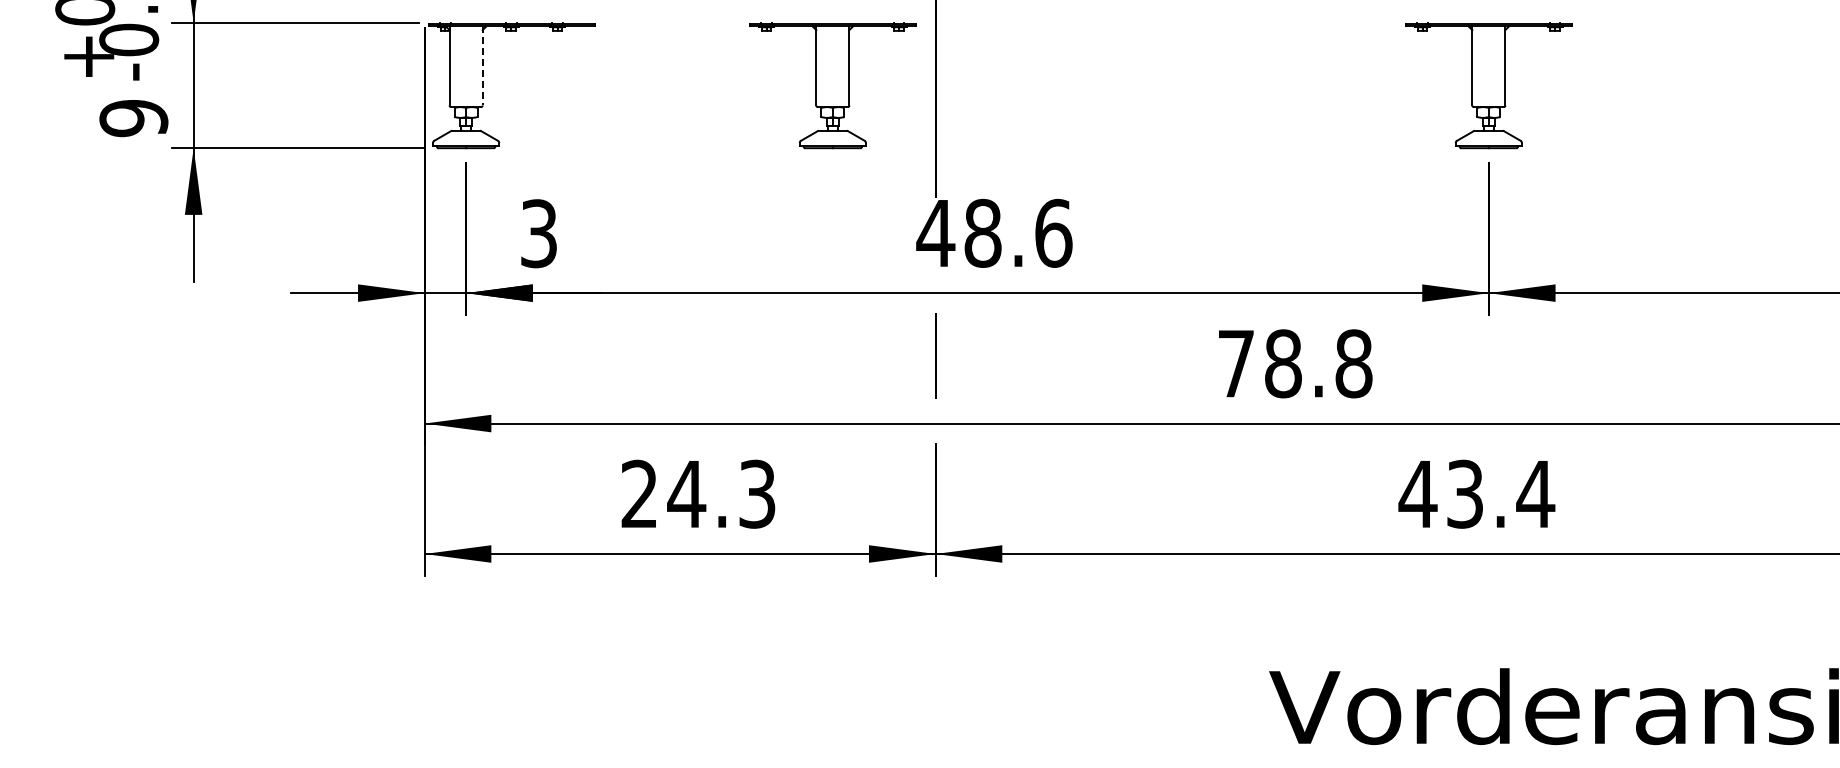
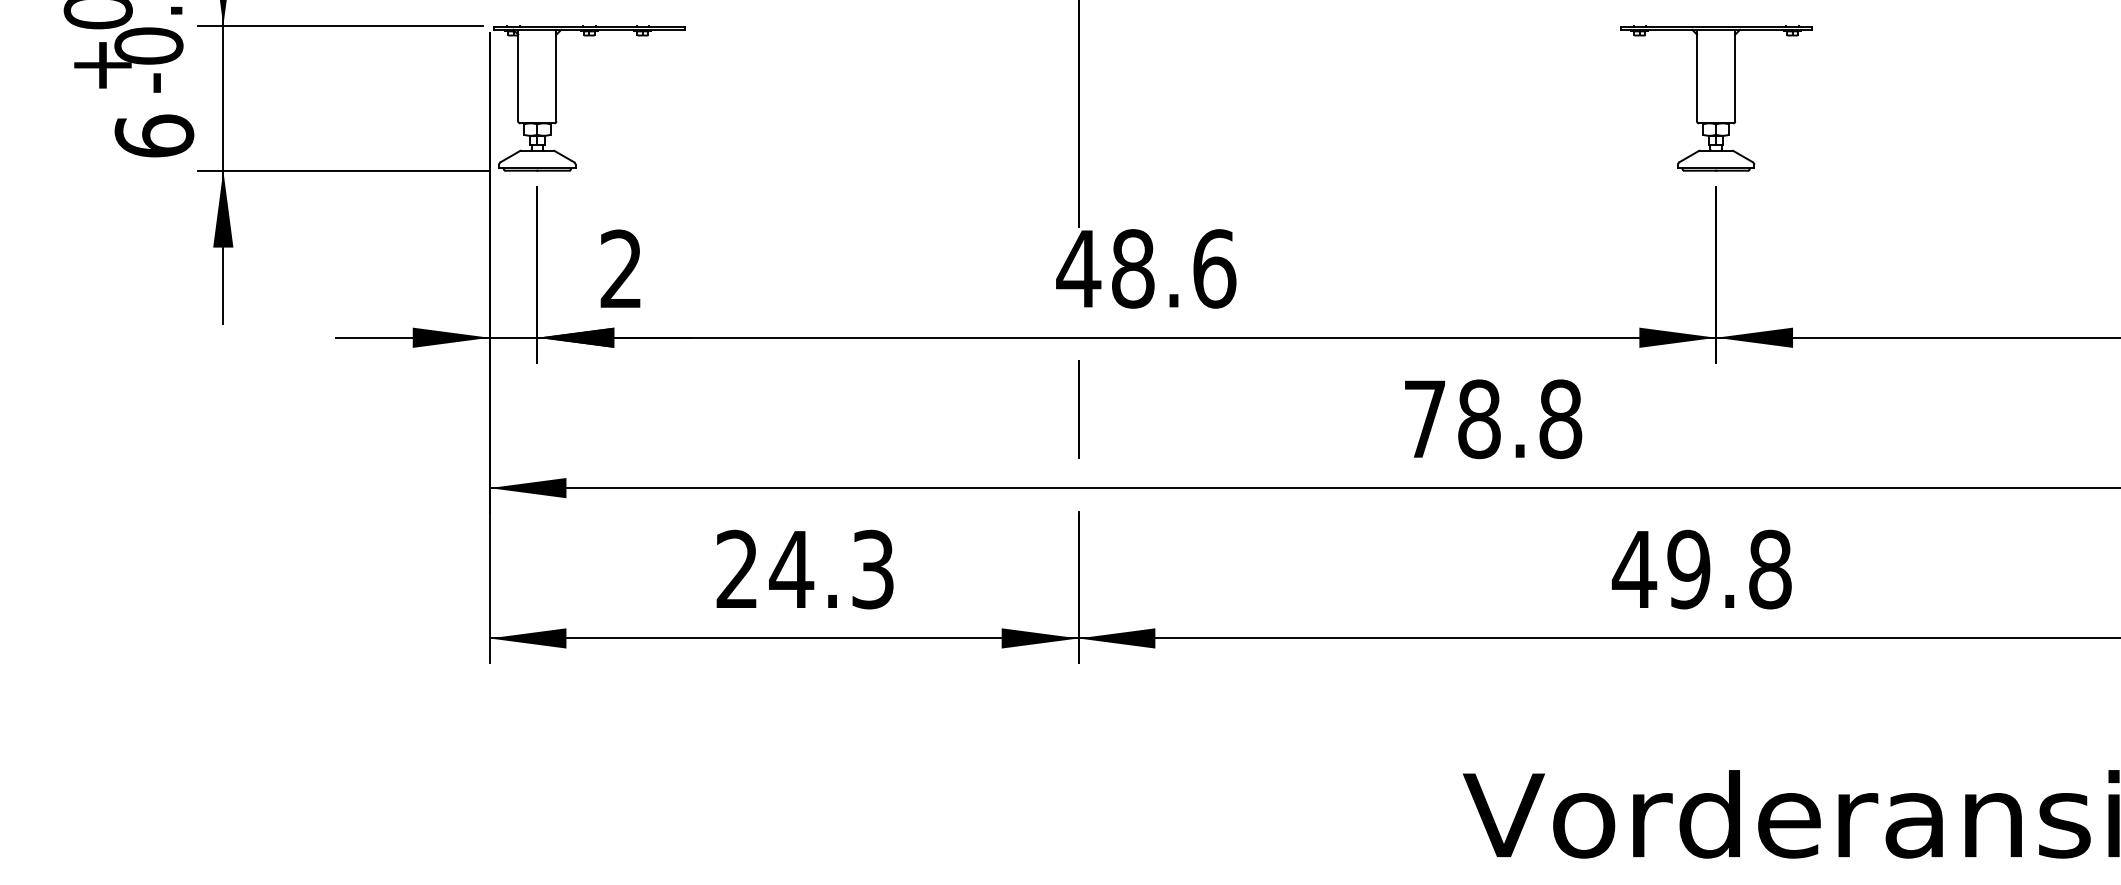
line: (482, 65) -> (556, 75), dashed -> solid
part: (832, 85) -> (959, 98), removed
text: (133, 118) -> (153, 136), 9 -> 6
text: (538, 233) -> (620, 269), 3 -> 2
text: (1500, 493) -> (1729, 568), 43.4 -> 49.8

